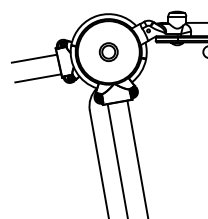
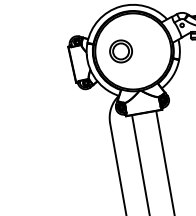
part: (108, 52) -> (120, 51), moved
line: (34, 58) -> (42, 59), removed
line: (38, 78) -> (47, 83), removed

